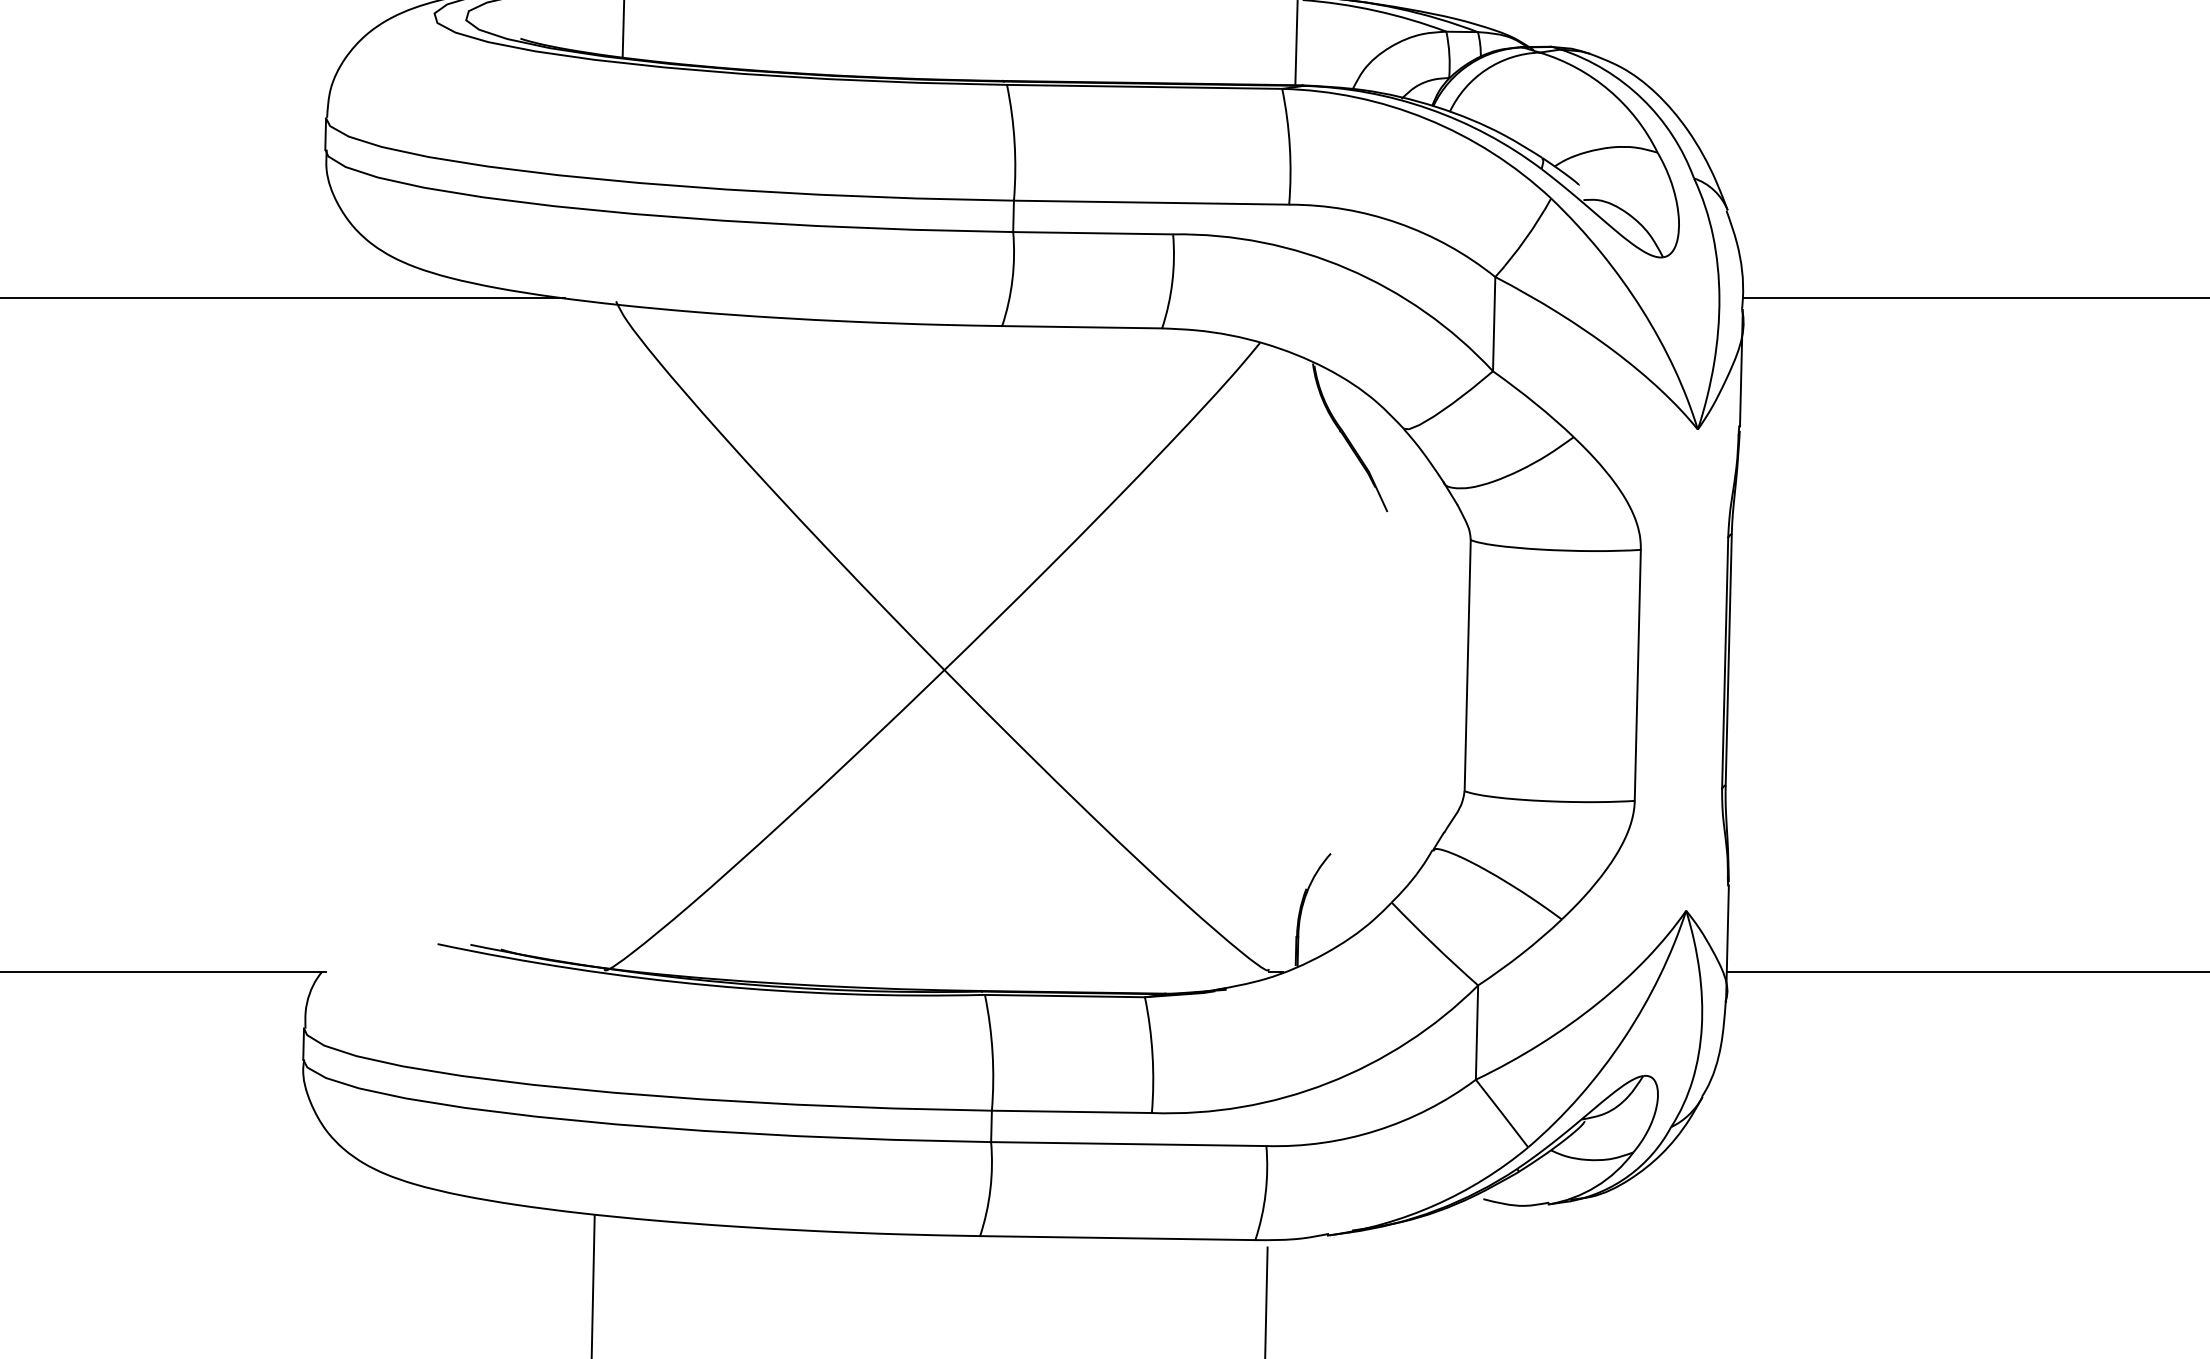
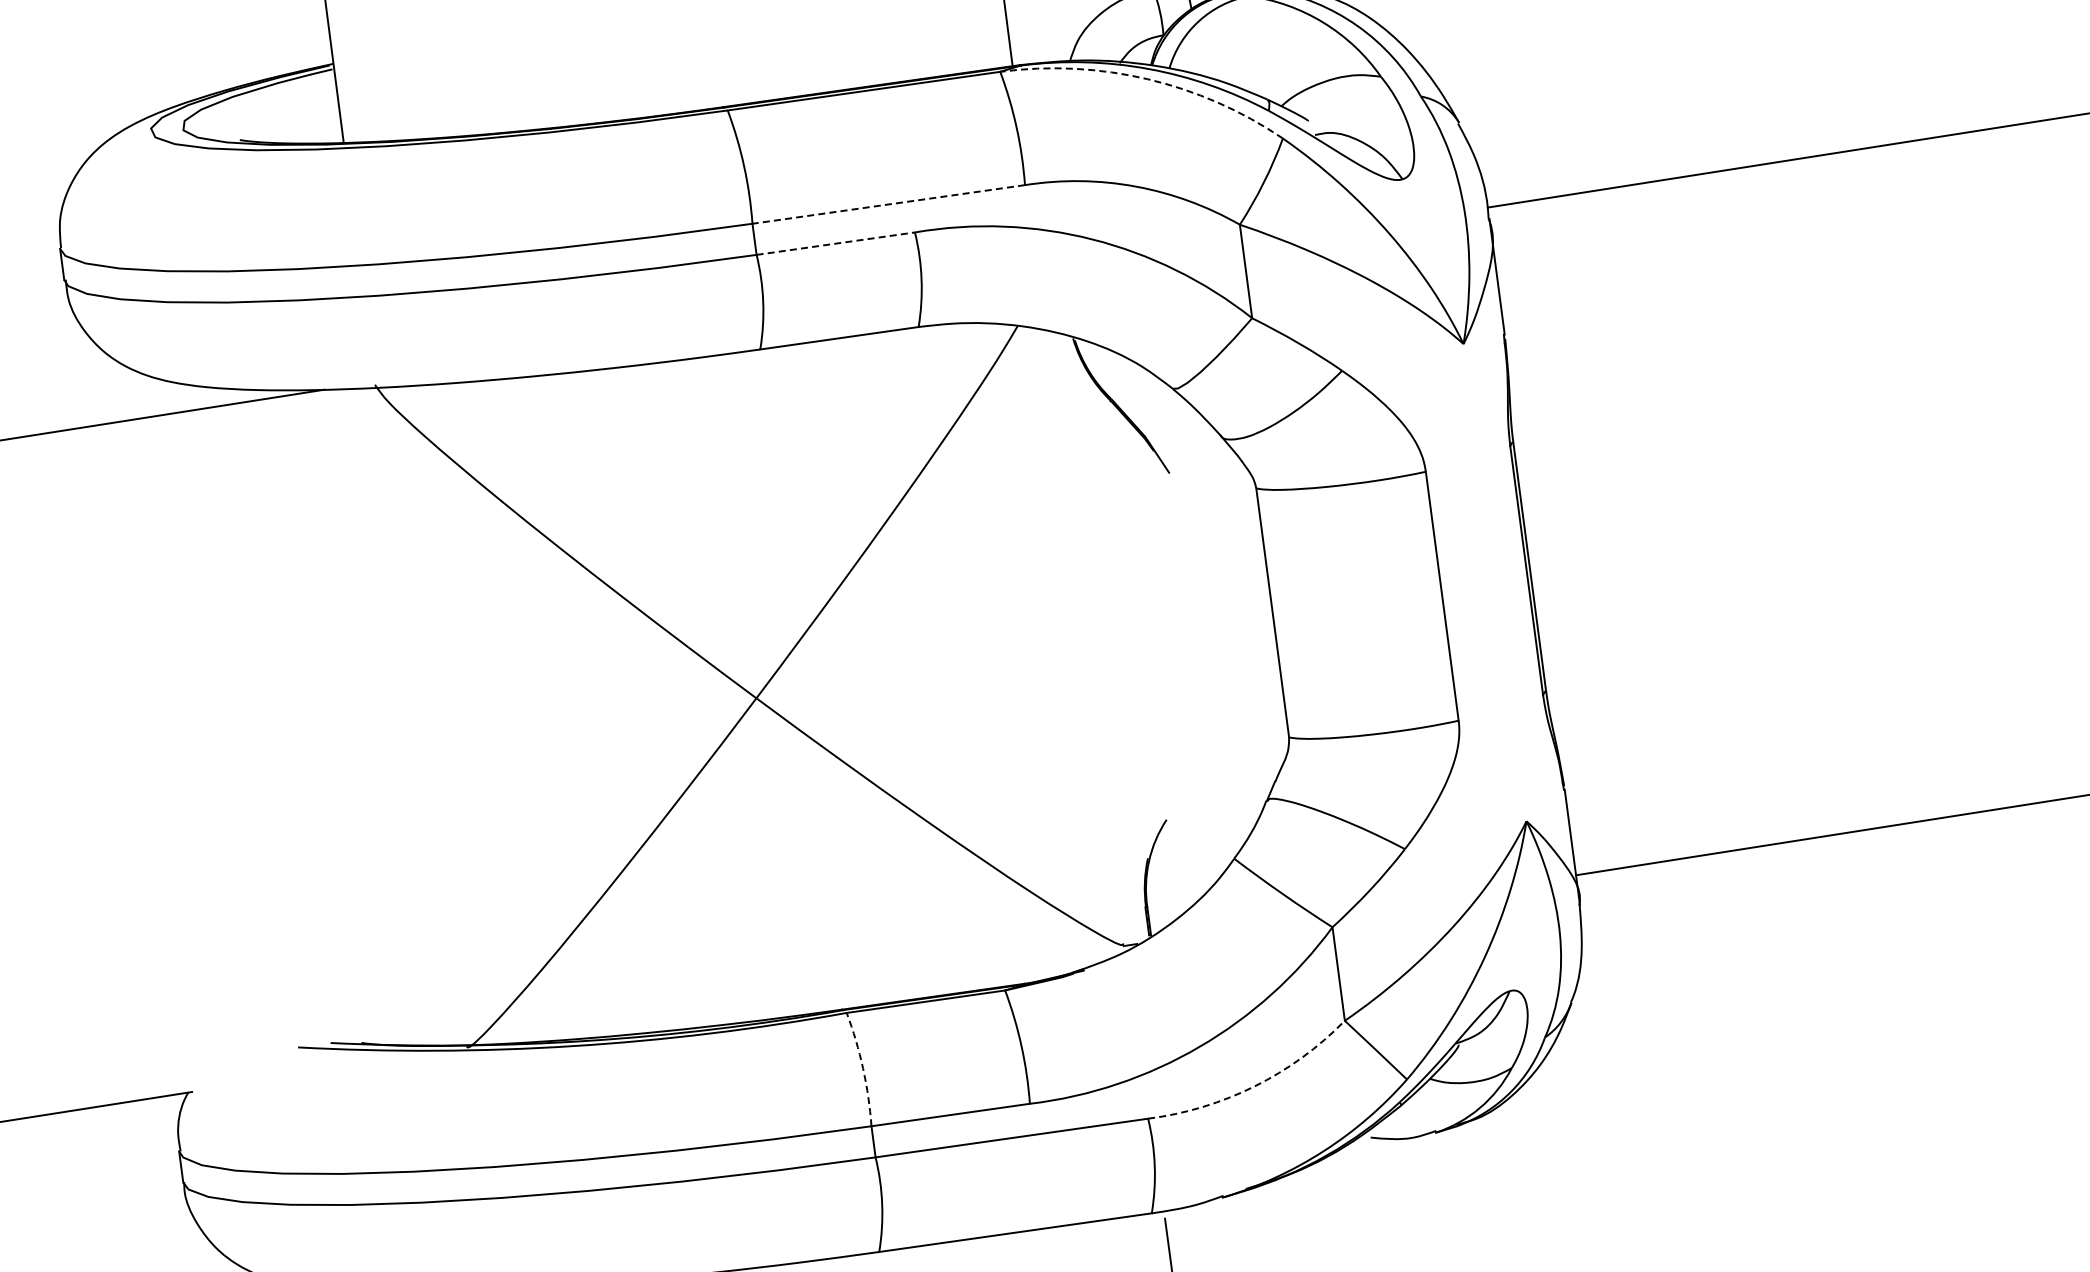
arc: (1426, 119) -> (1147, 79), solid -> dashed
line: (1151, 202) -> (888, 204), solid -> dashed
line: (1093, 233) -> (836, 243), solid -> dashed
arc: (992, 1052) -> (863, 1068), solid -> dashed
arc: (1376, 1130) -> (1254, 1086), solid -> dashed

